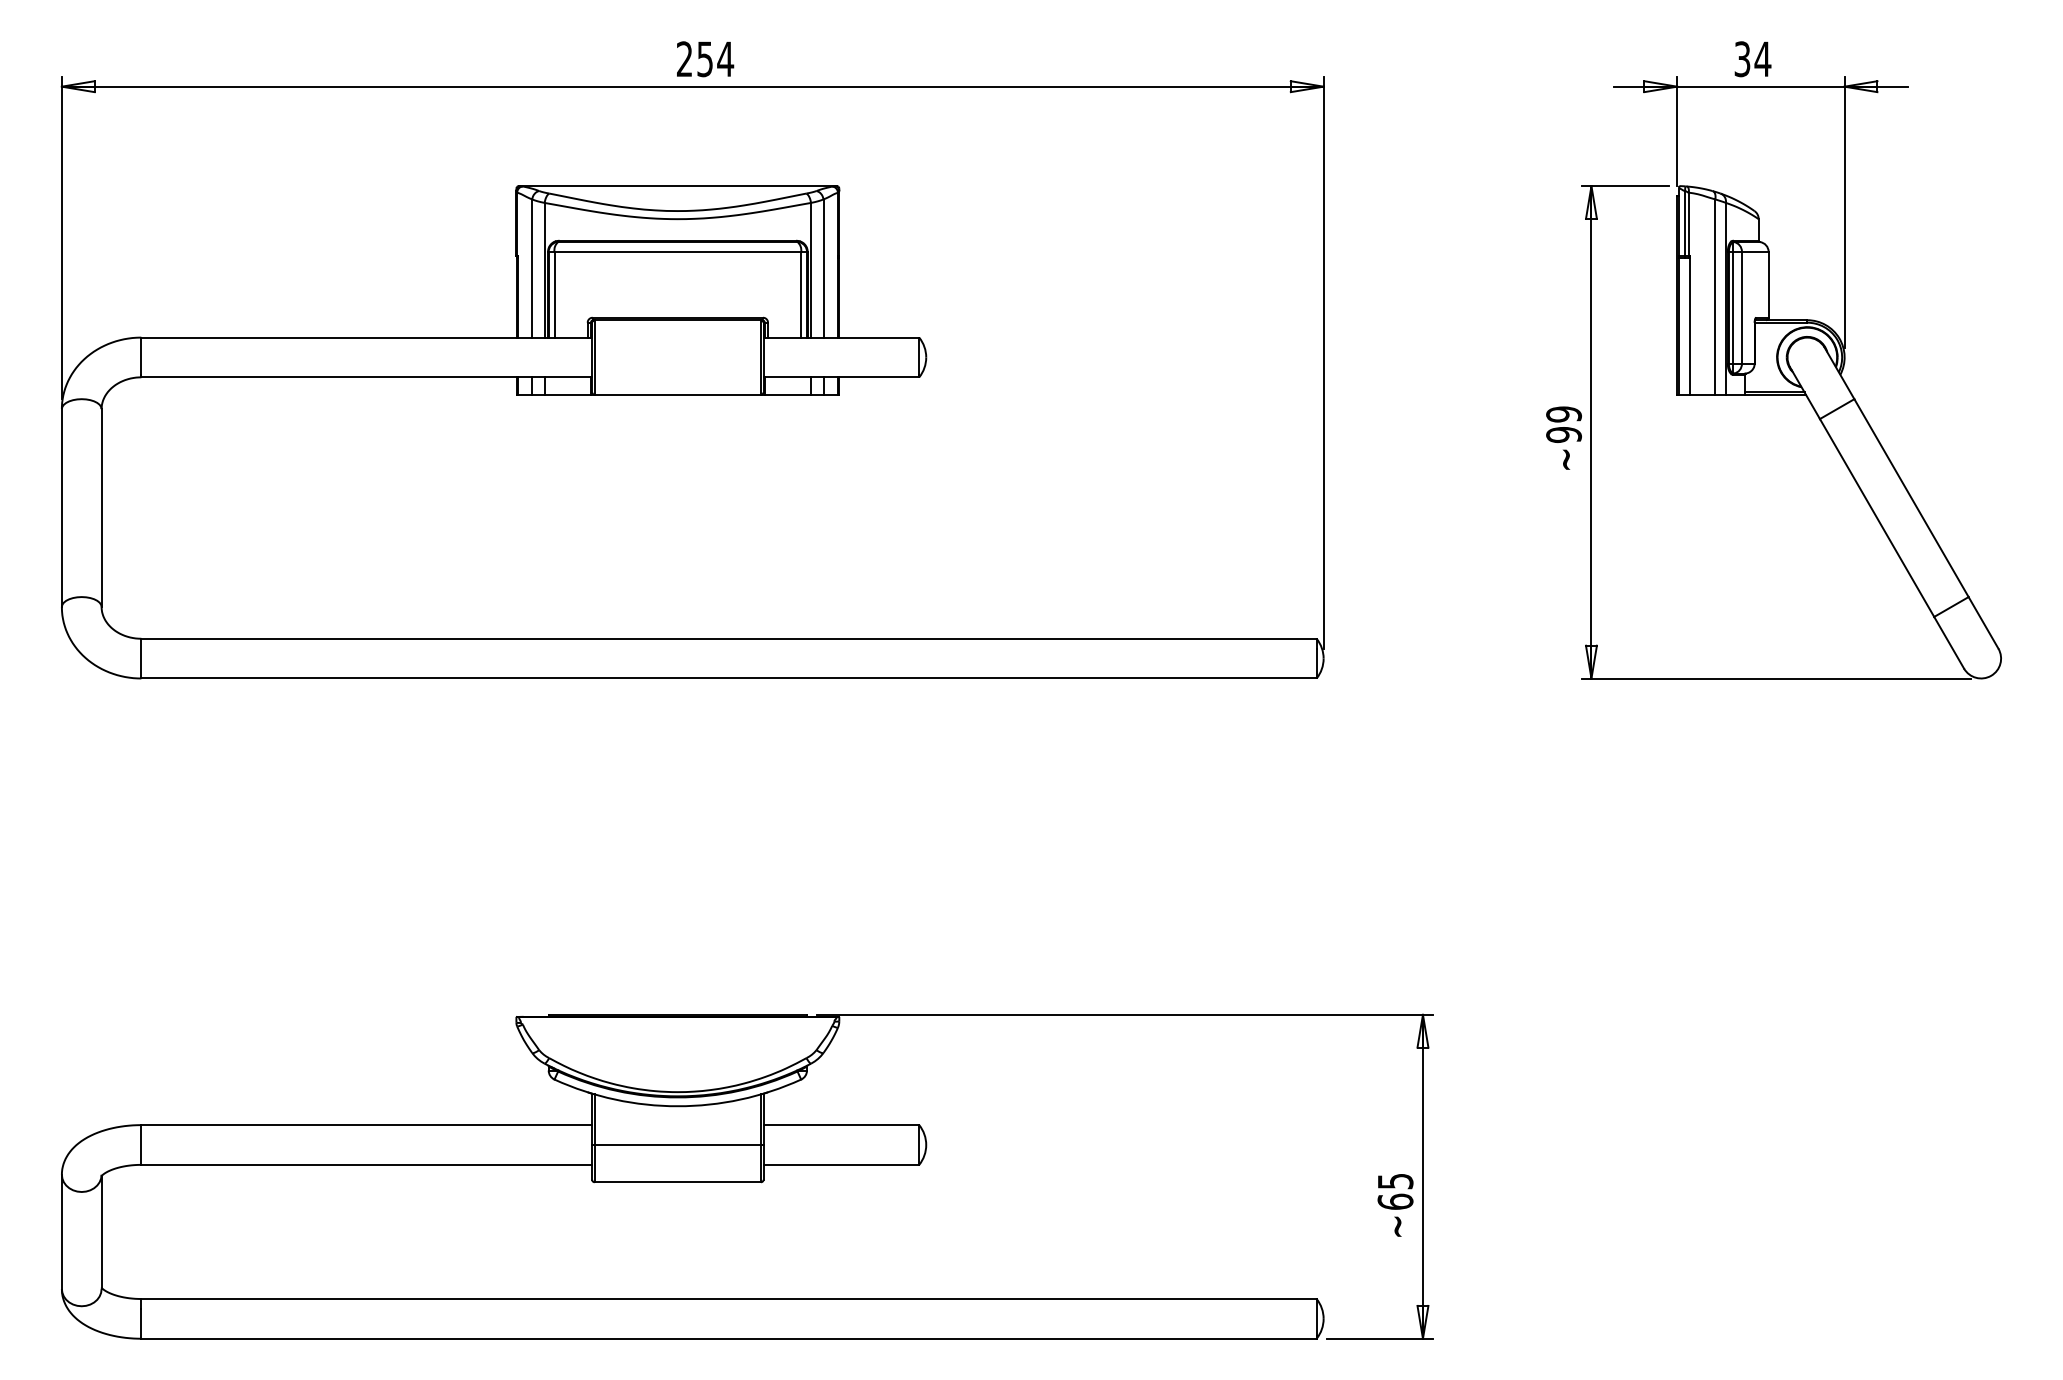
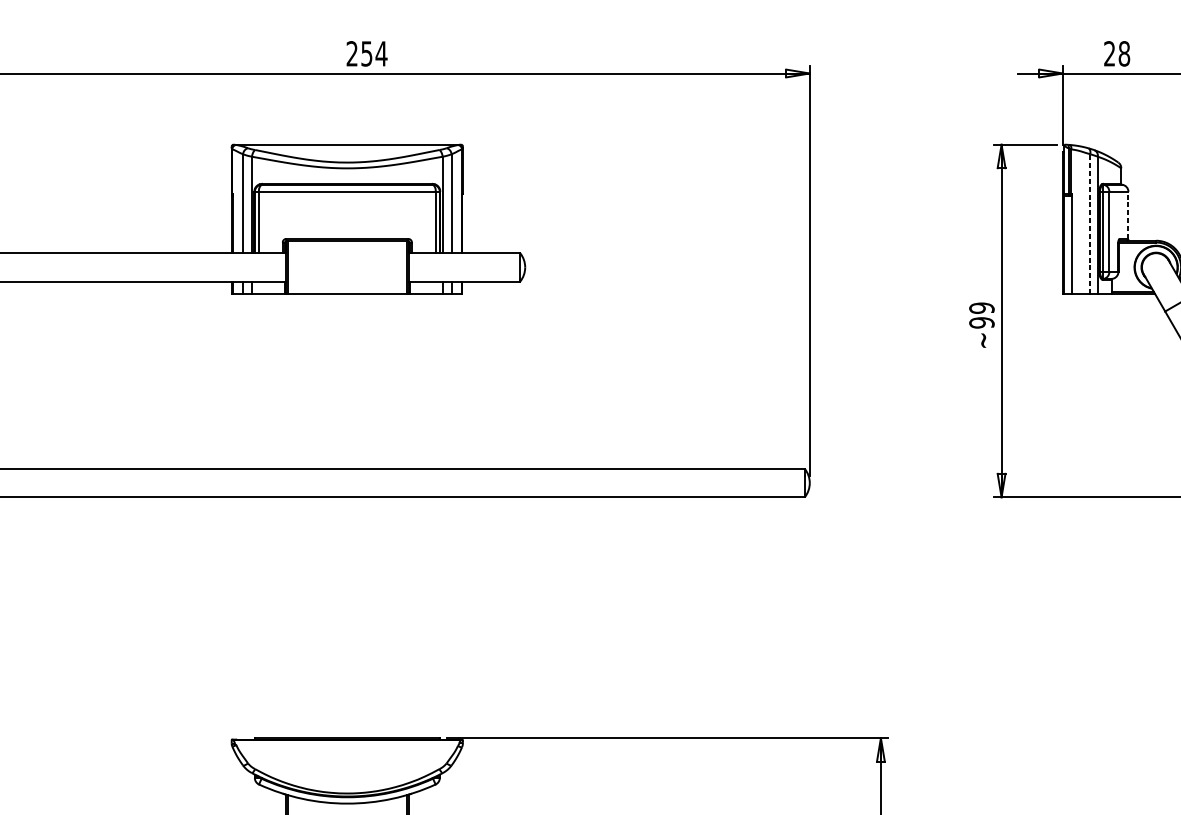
text: (1752, 59) -> (1116, 54), 34 -> 28
line: (1768, 284) -> (1128, 215), solid -> dashed
line: (1715, 297) -> (1090, 224), solid -> dashed

